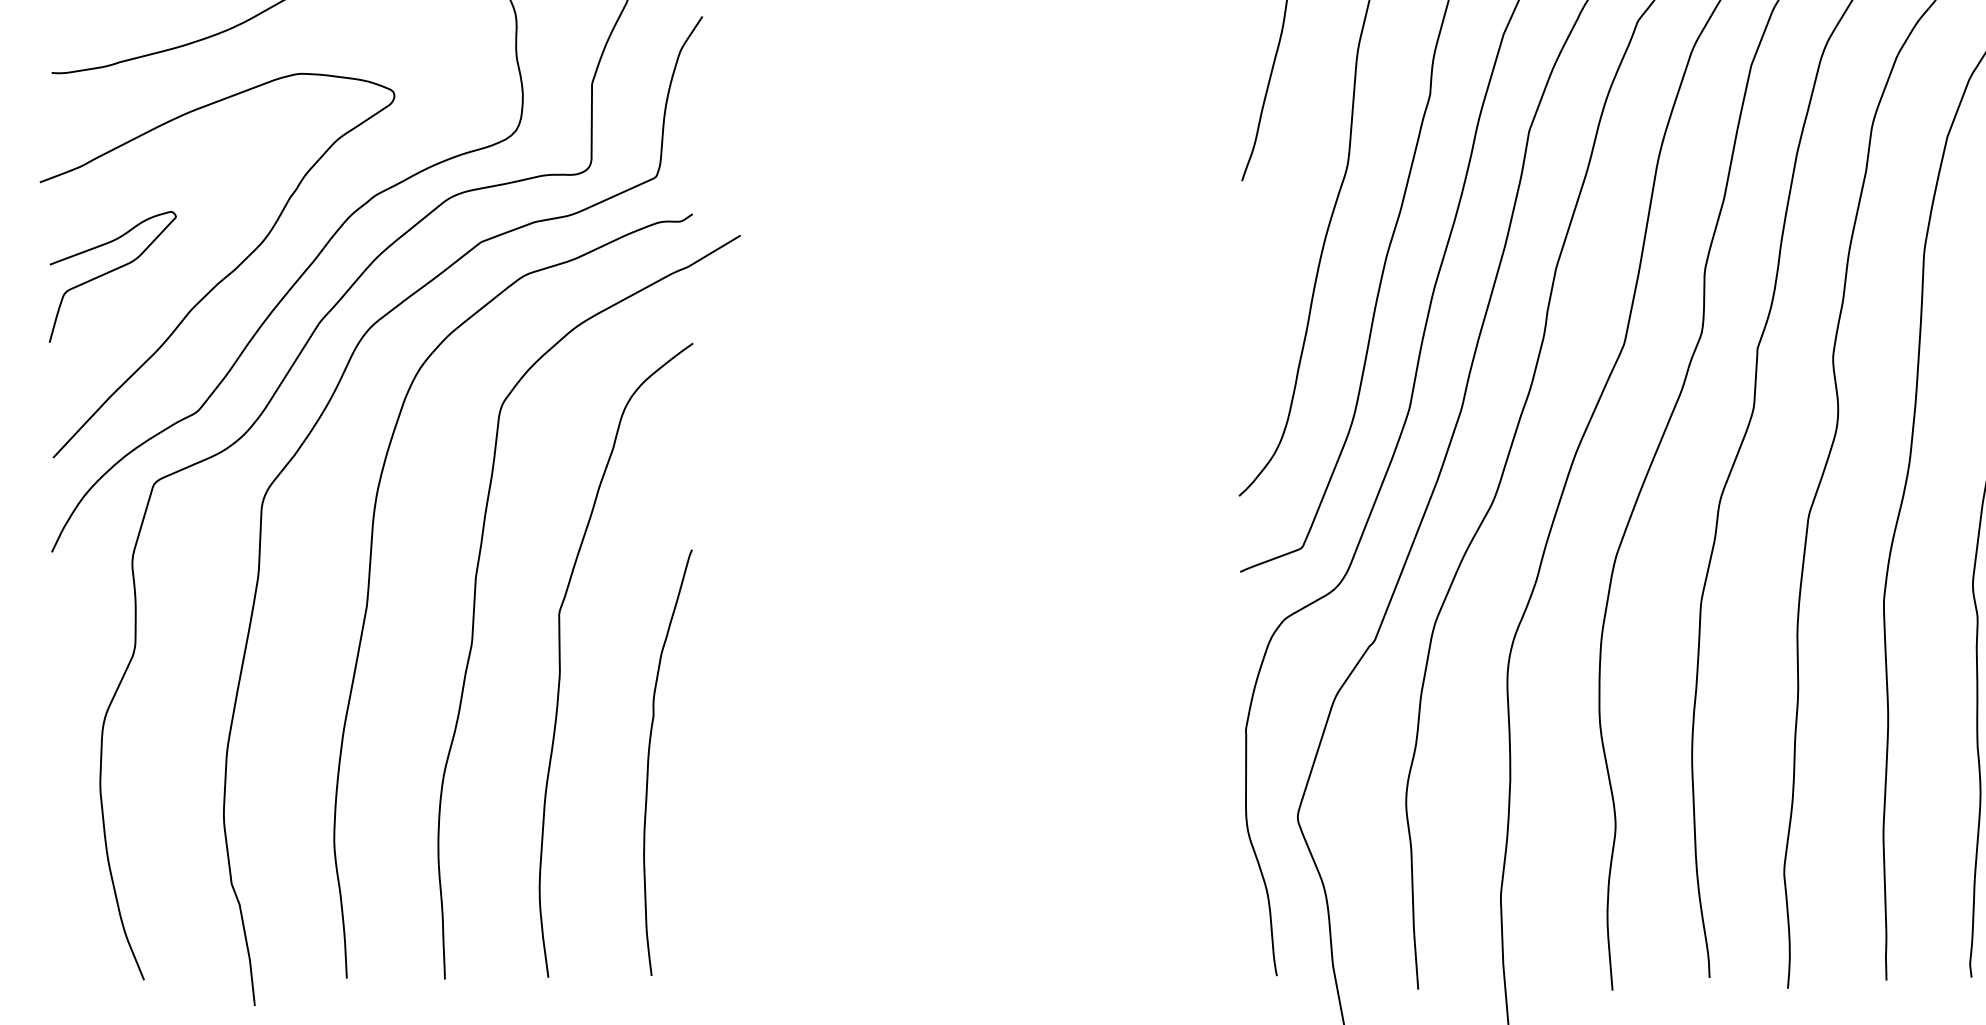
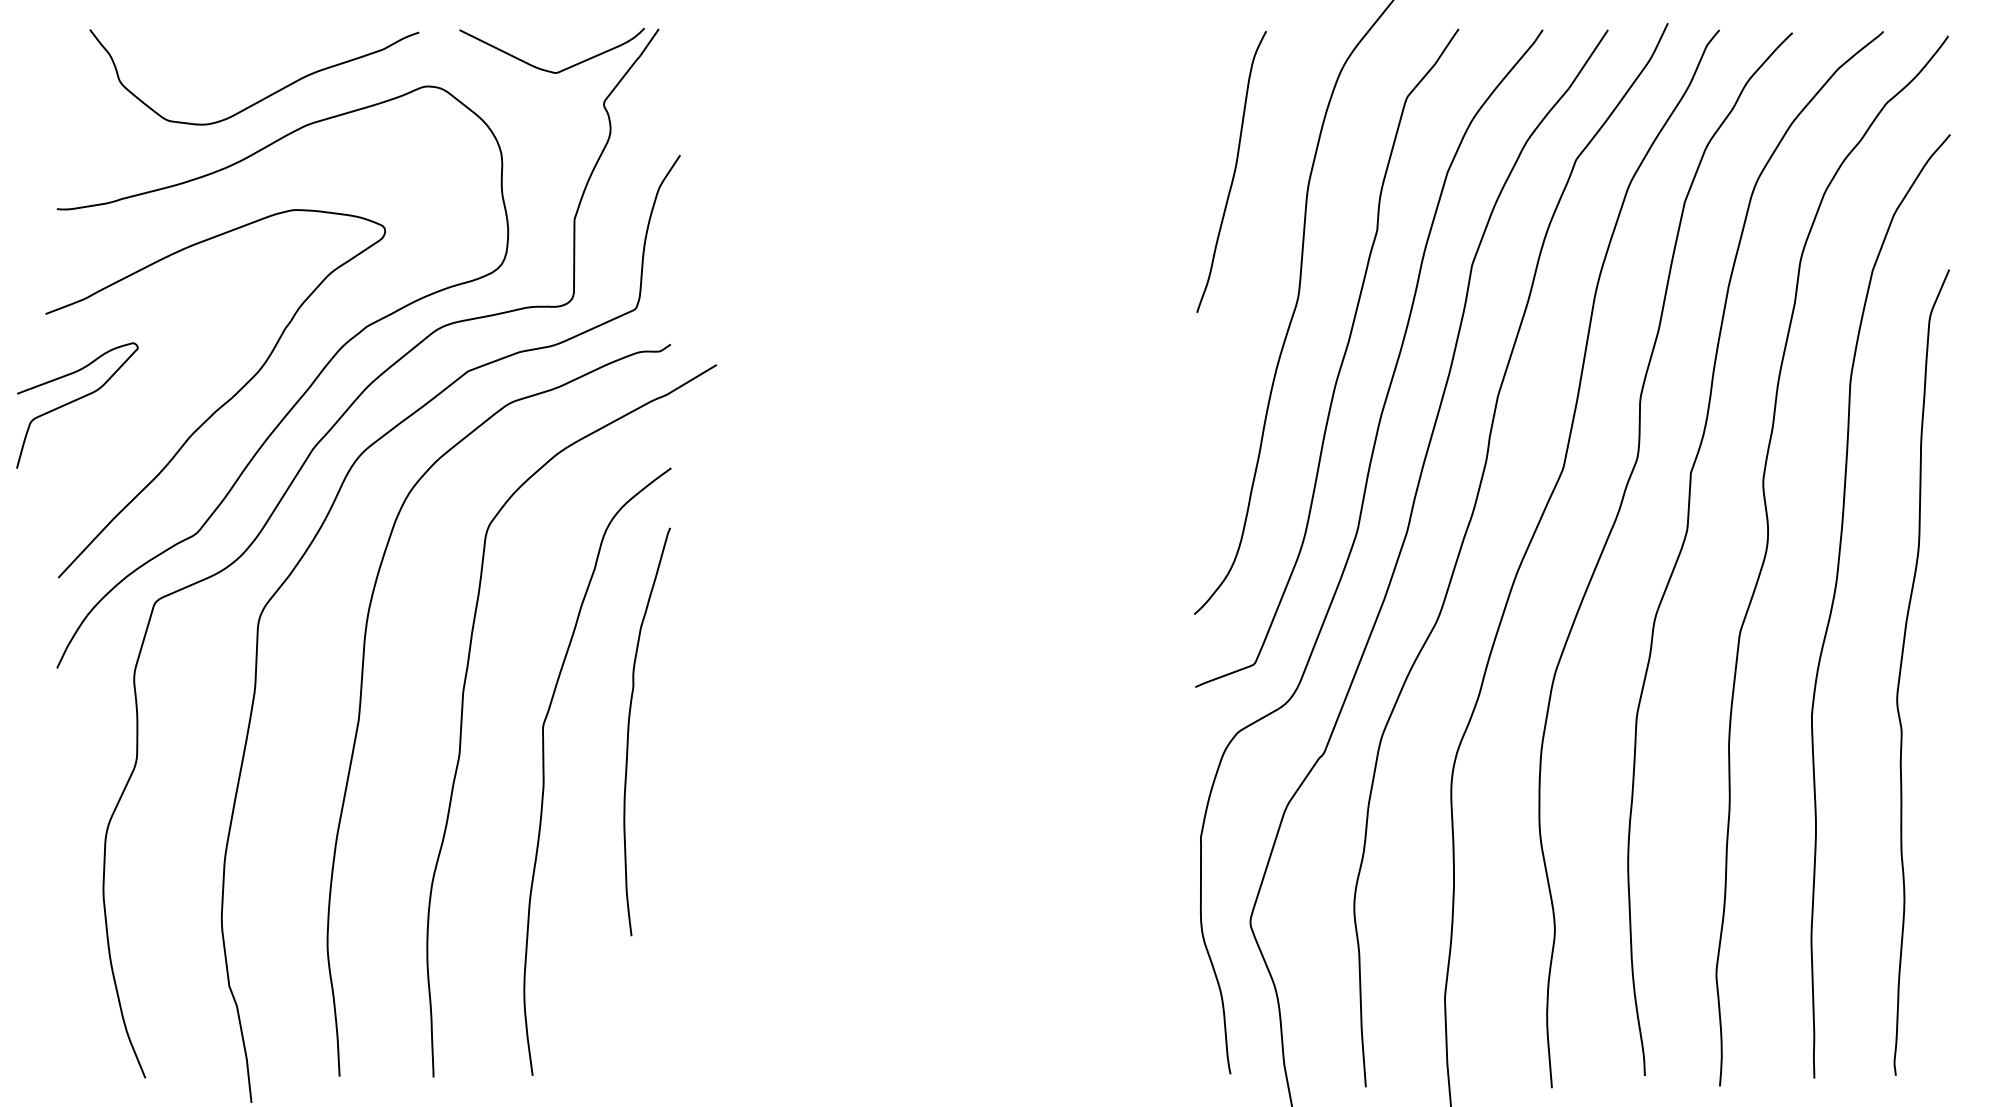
curve: (110, 272) -> (75, 401), moved
curve: (649, 762) -> (629, 731), moved

